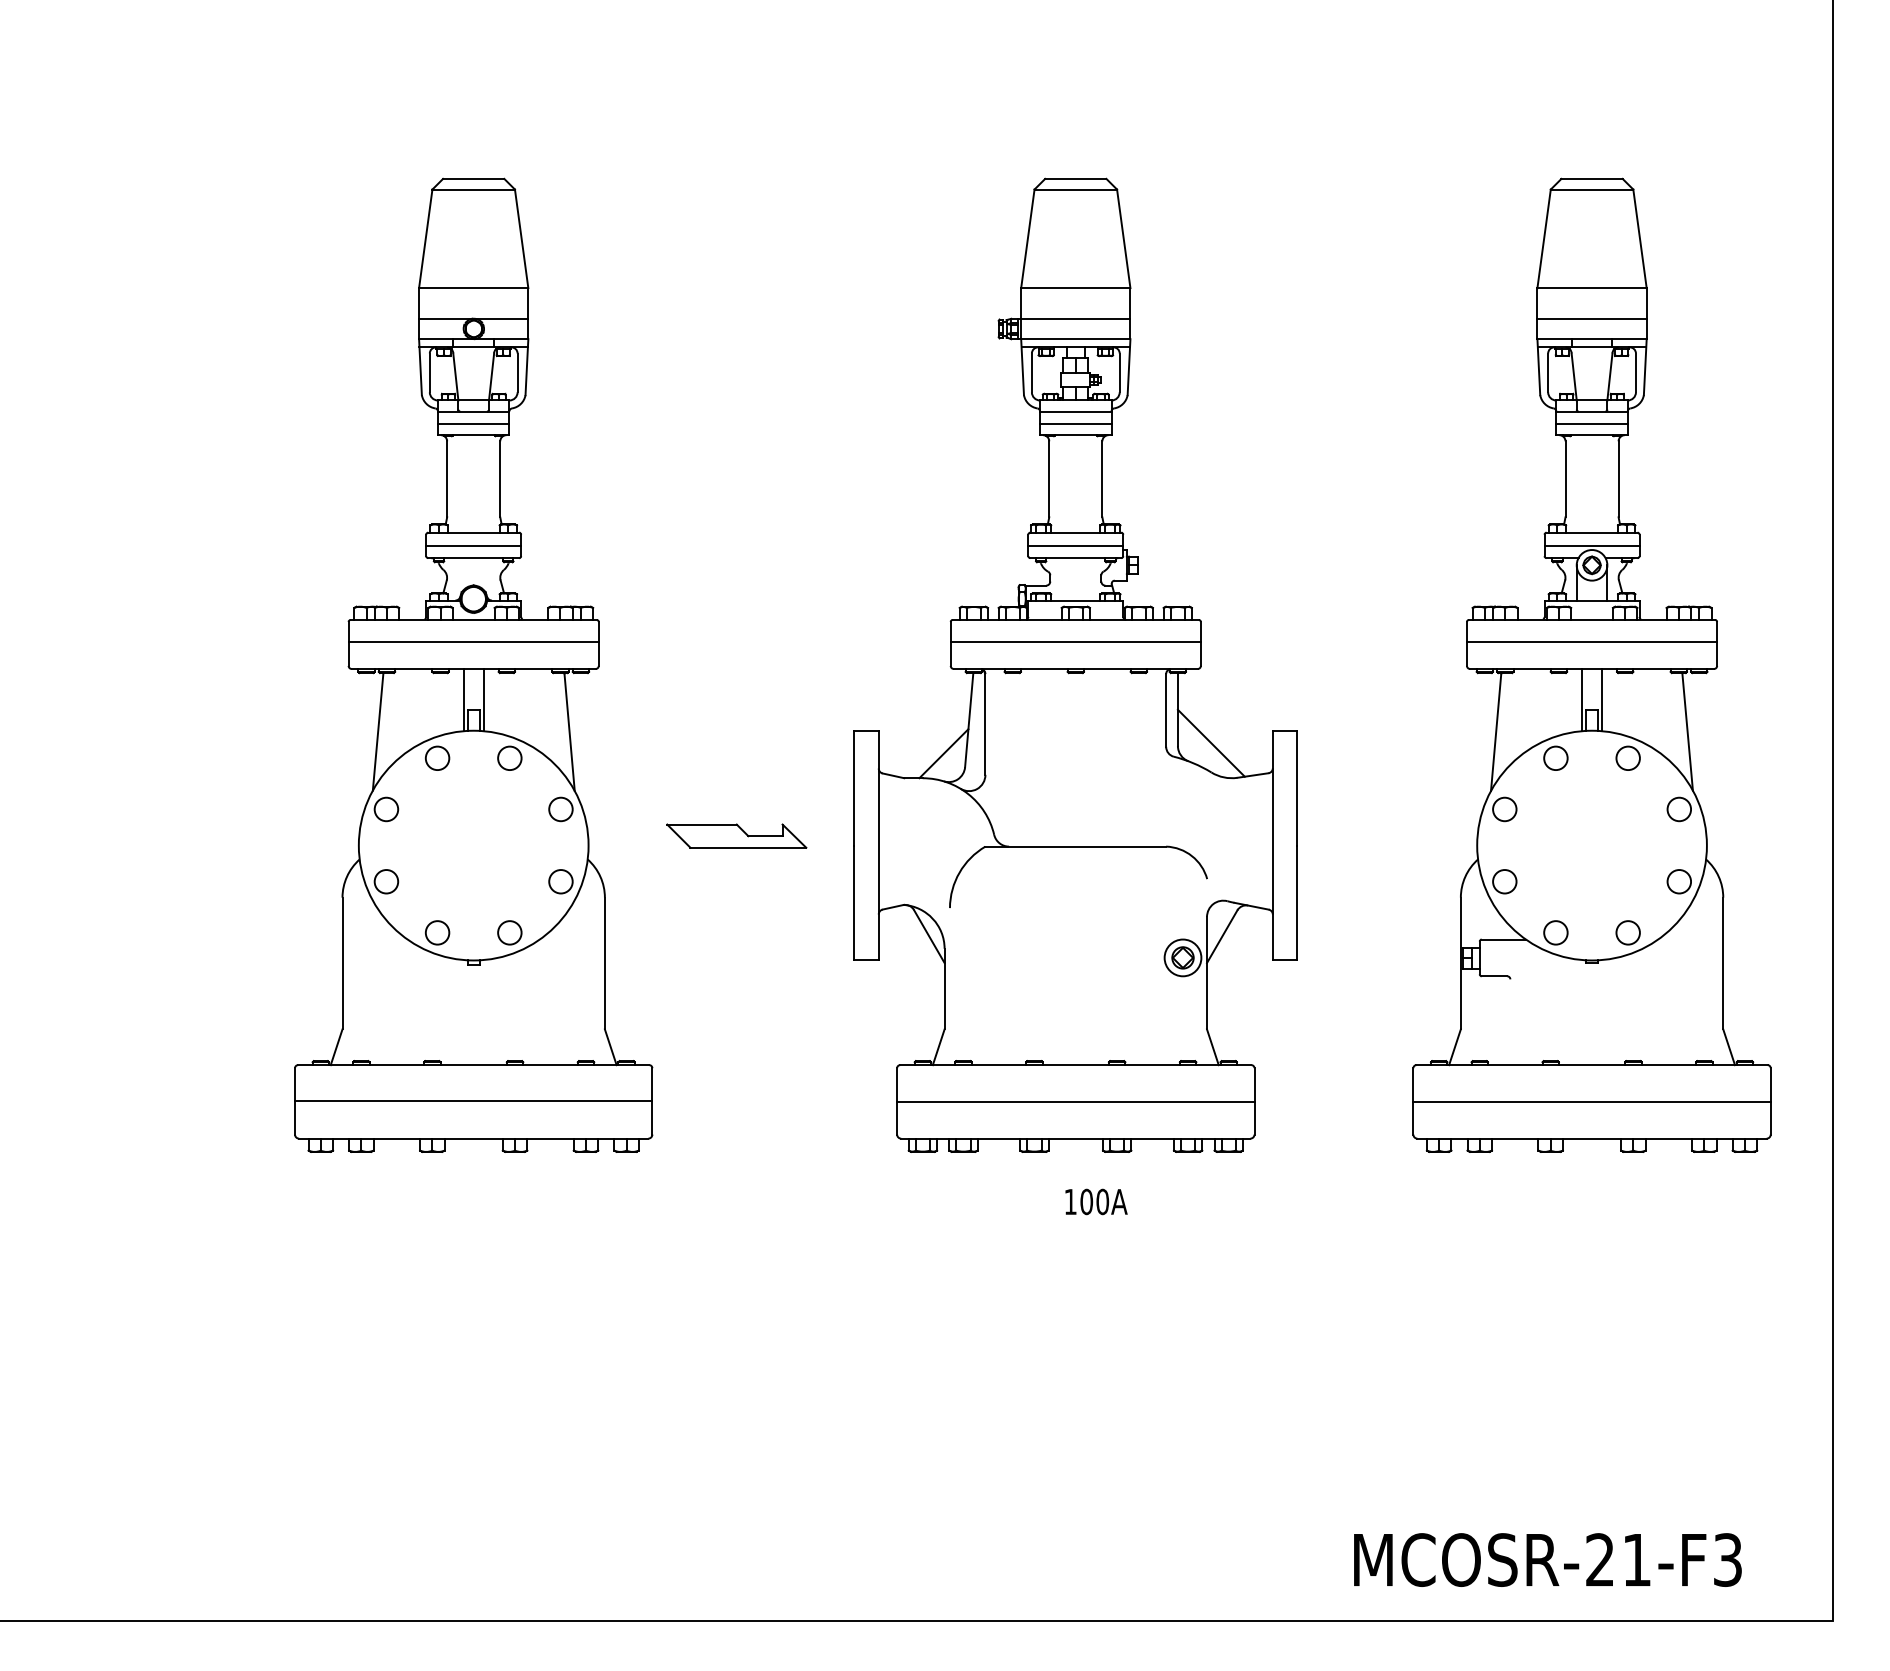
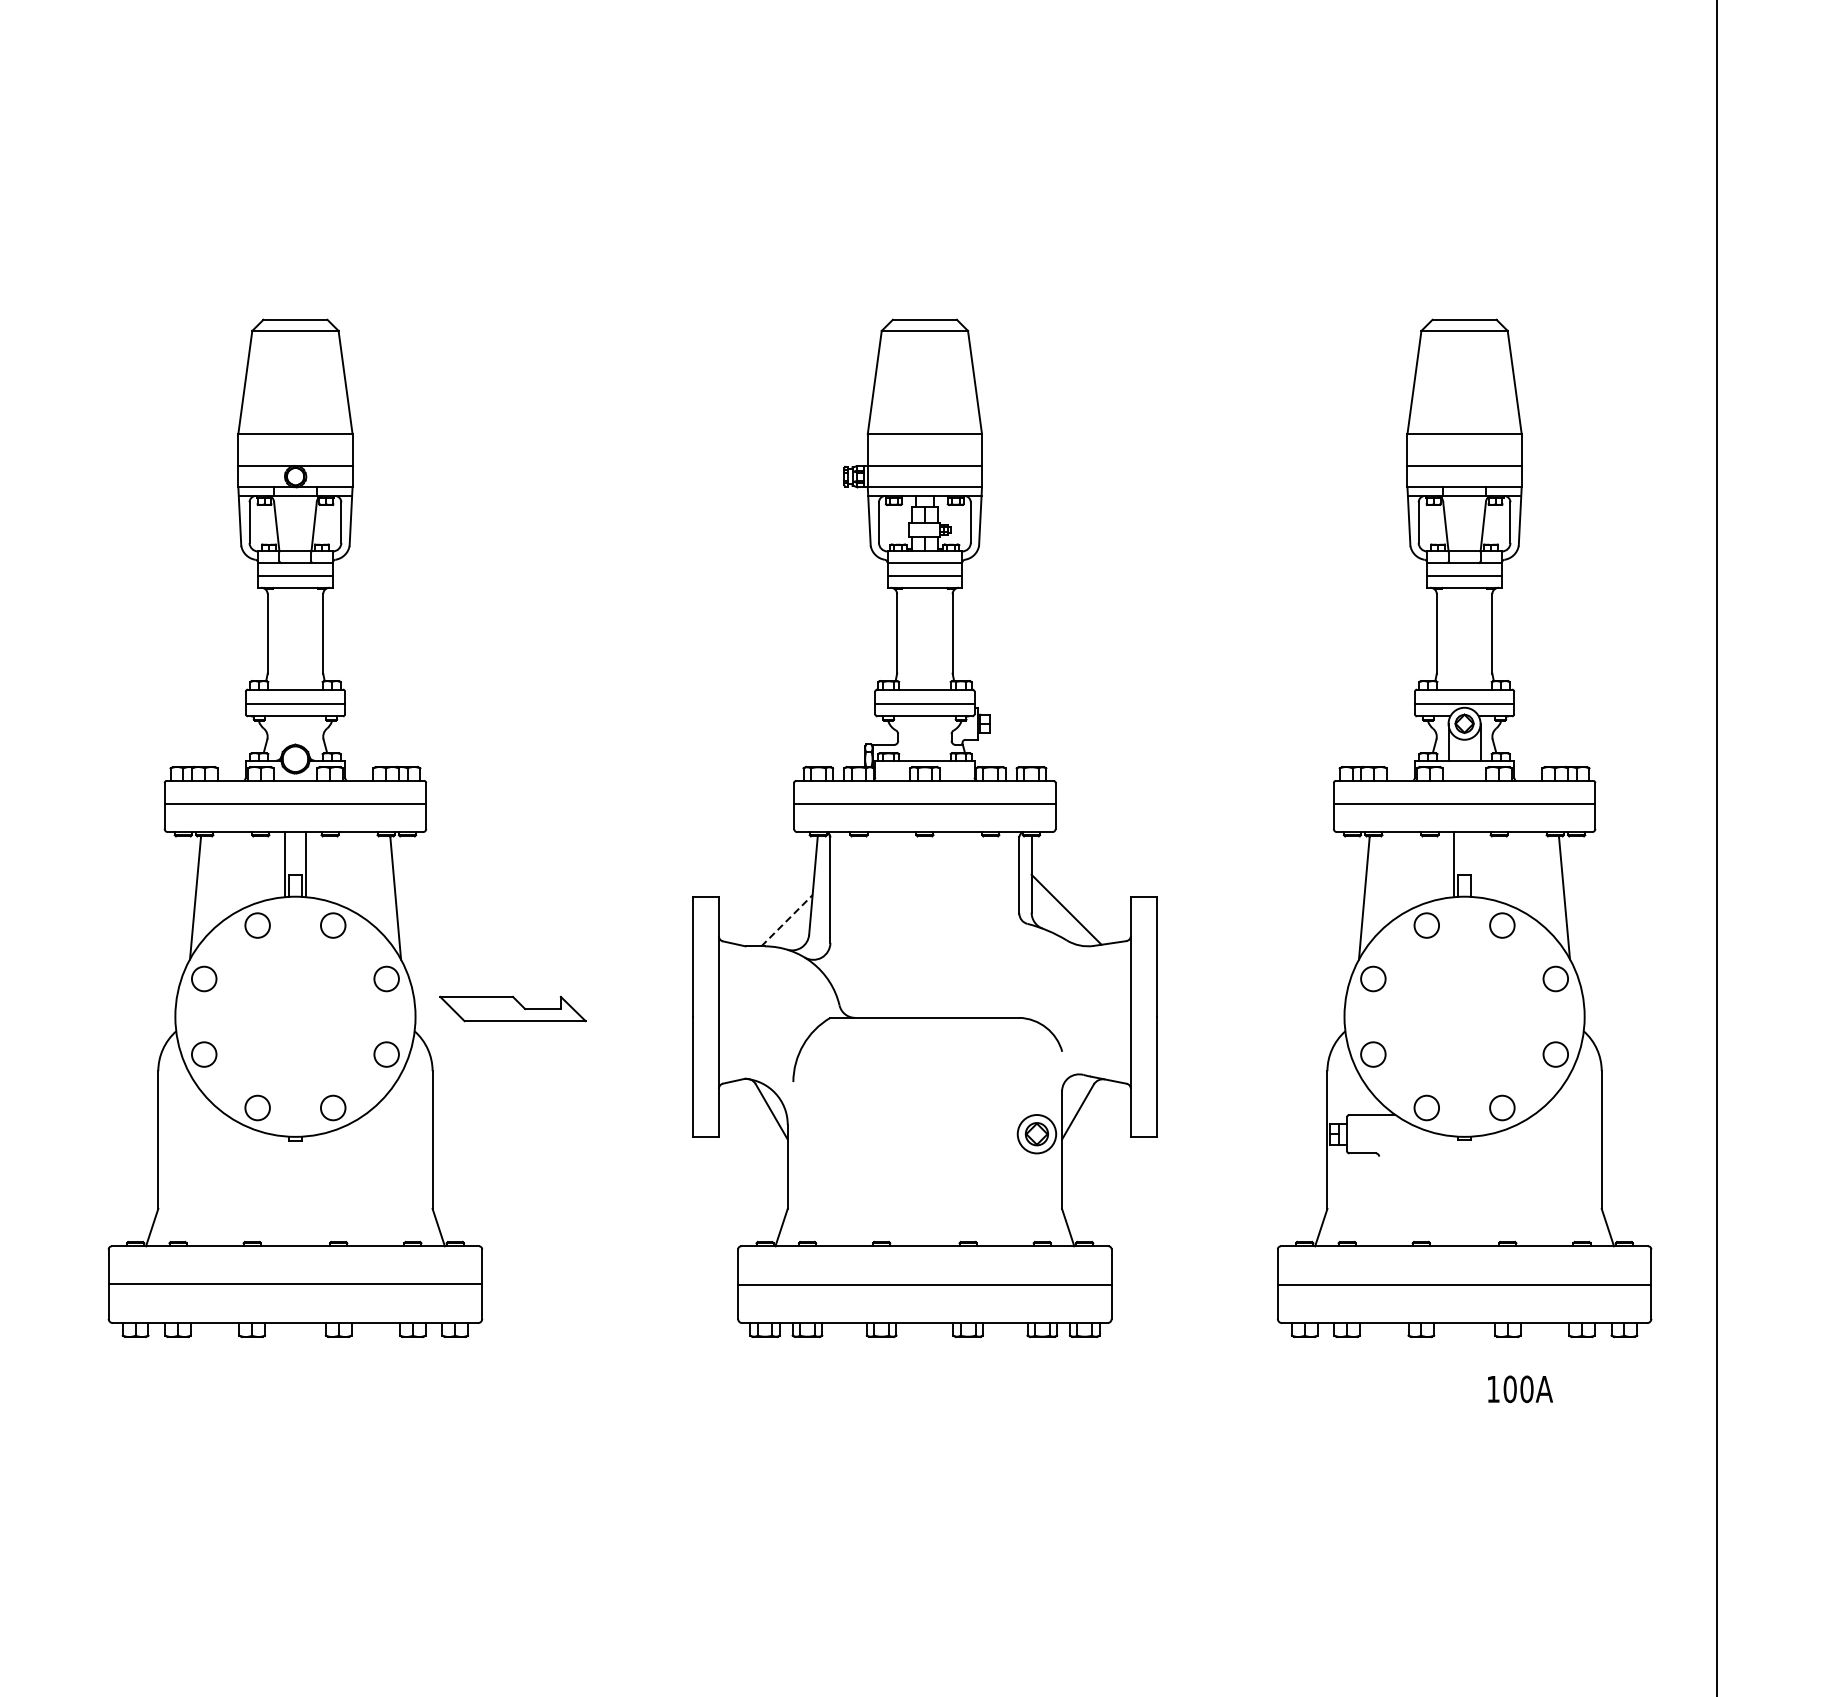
line: (1602, 699) -> (1475, 864), removed
line: (943, 753) -> (786, 920), solid -> dashed
part: (736, 835) -> (512, 1008), moved
text: (1096, 1201) -> (1520, 1388), moved

